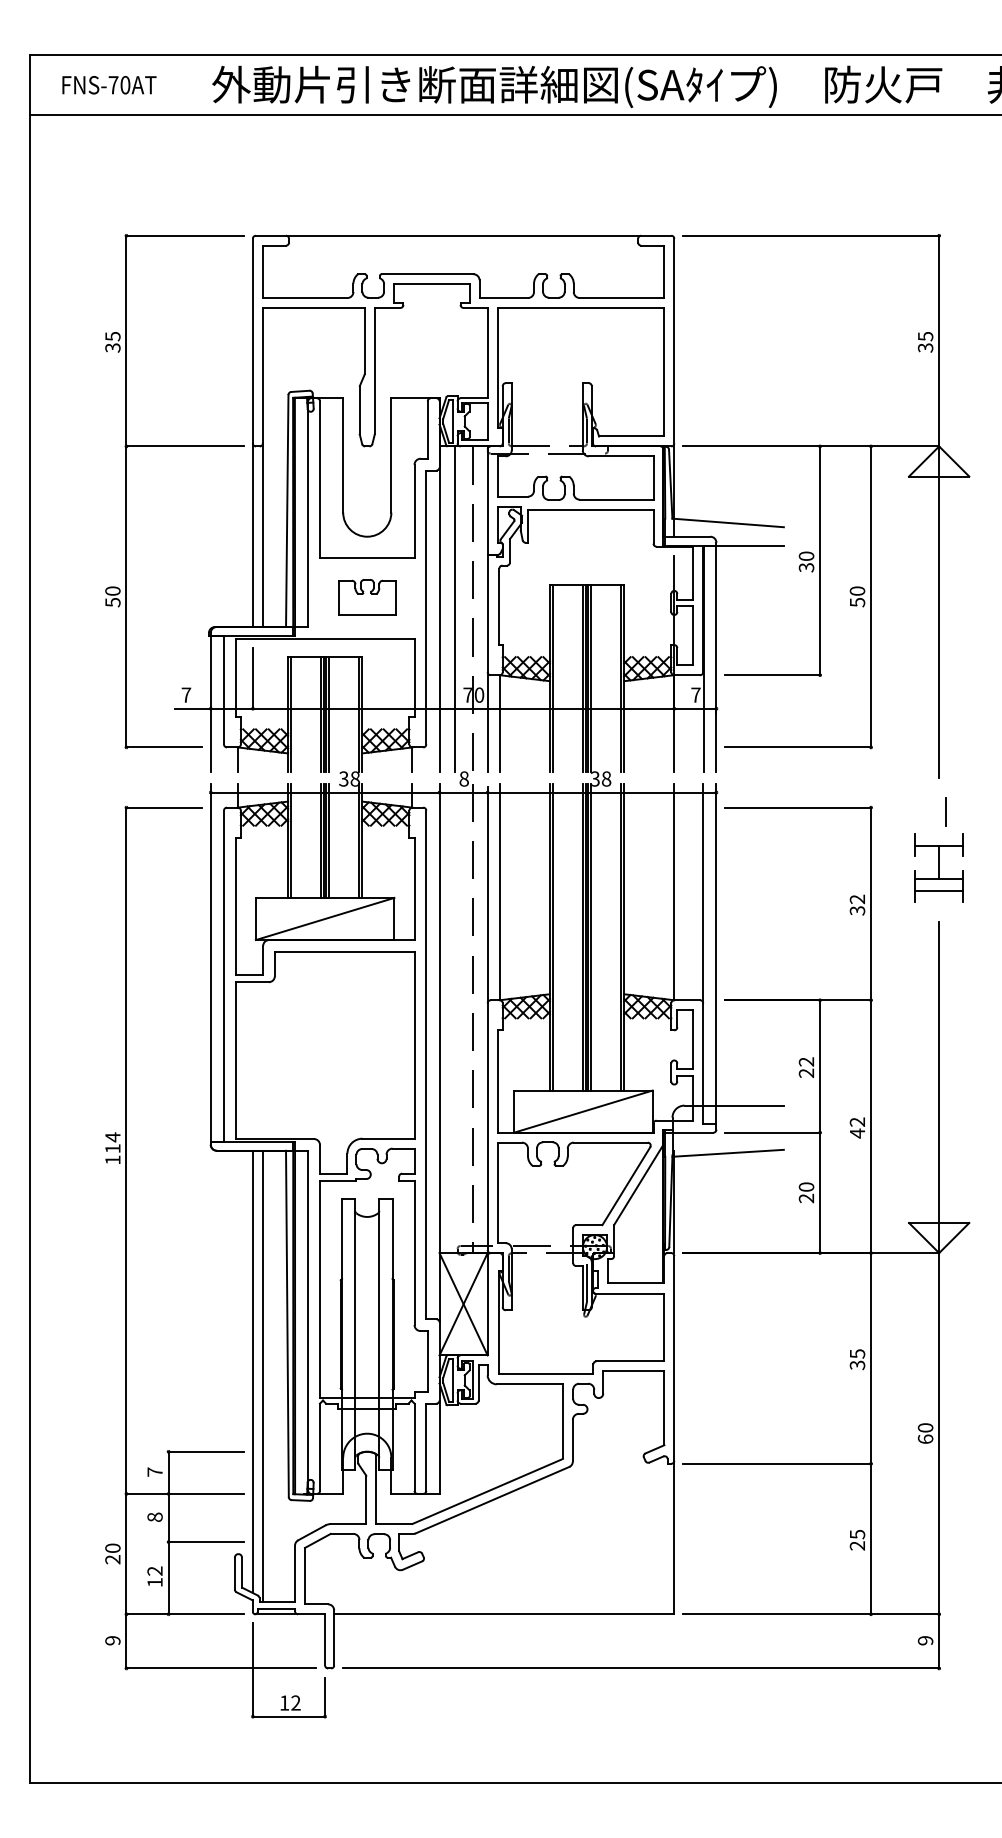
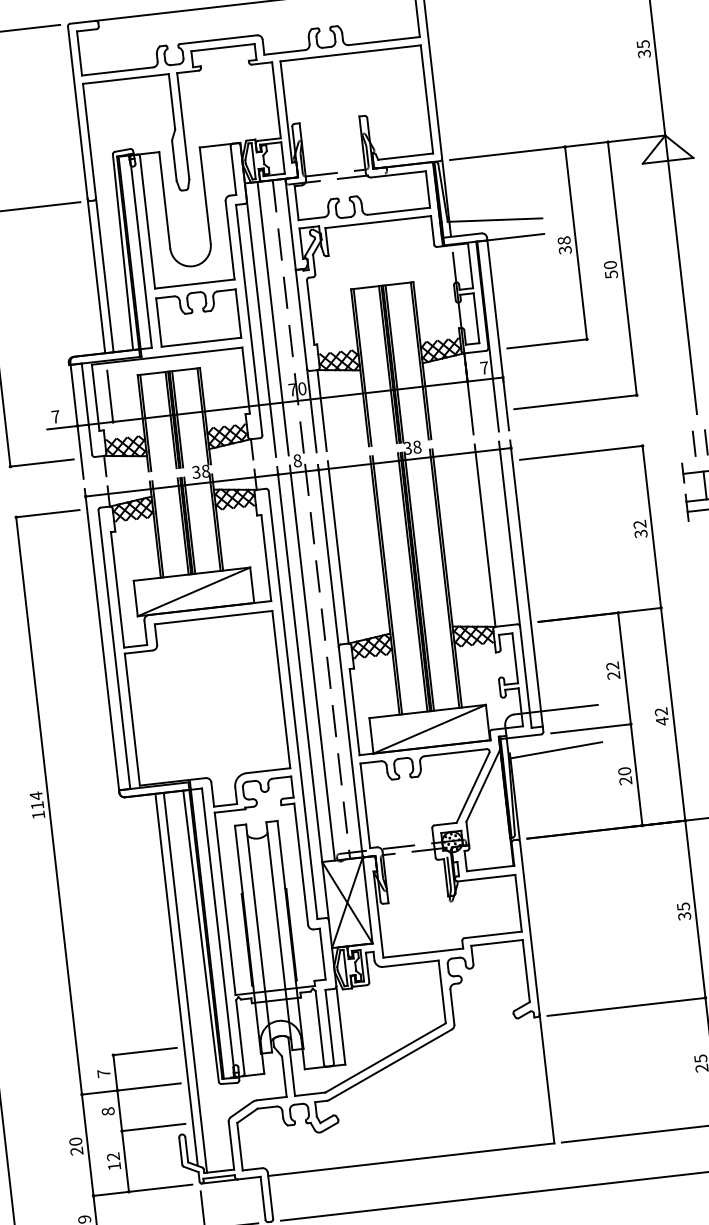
text: (806, 555) -> (564, 240), 30 -> 38
part: (367, 597) -> (198, 317), size x1.67
line: (931, 811) -> (693, 443), added
line: (454, 1018) -> (312, 663), added

